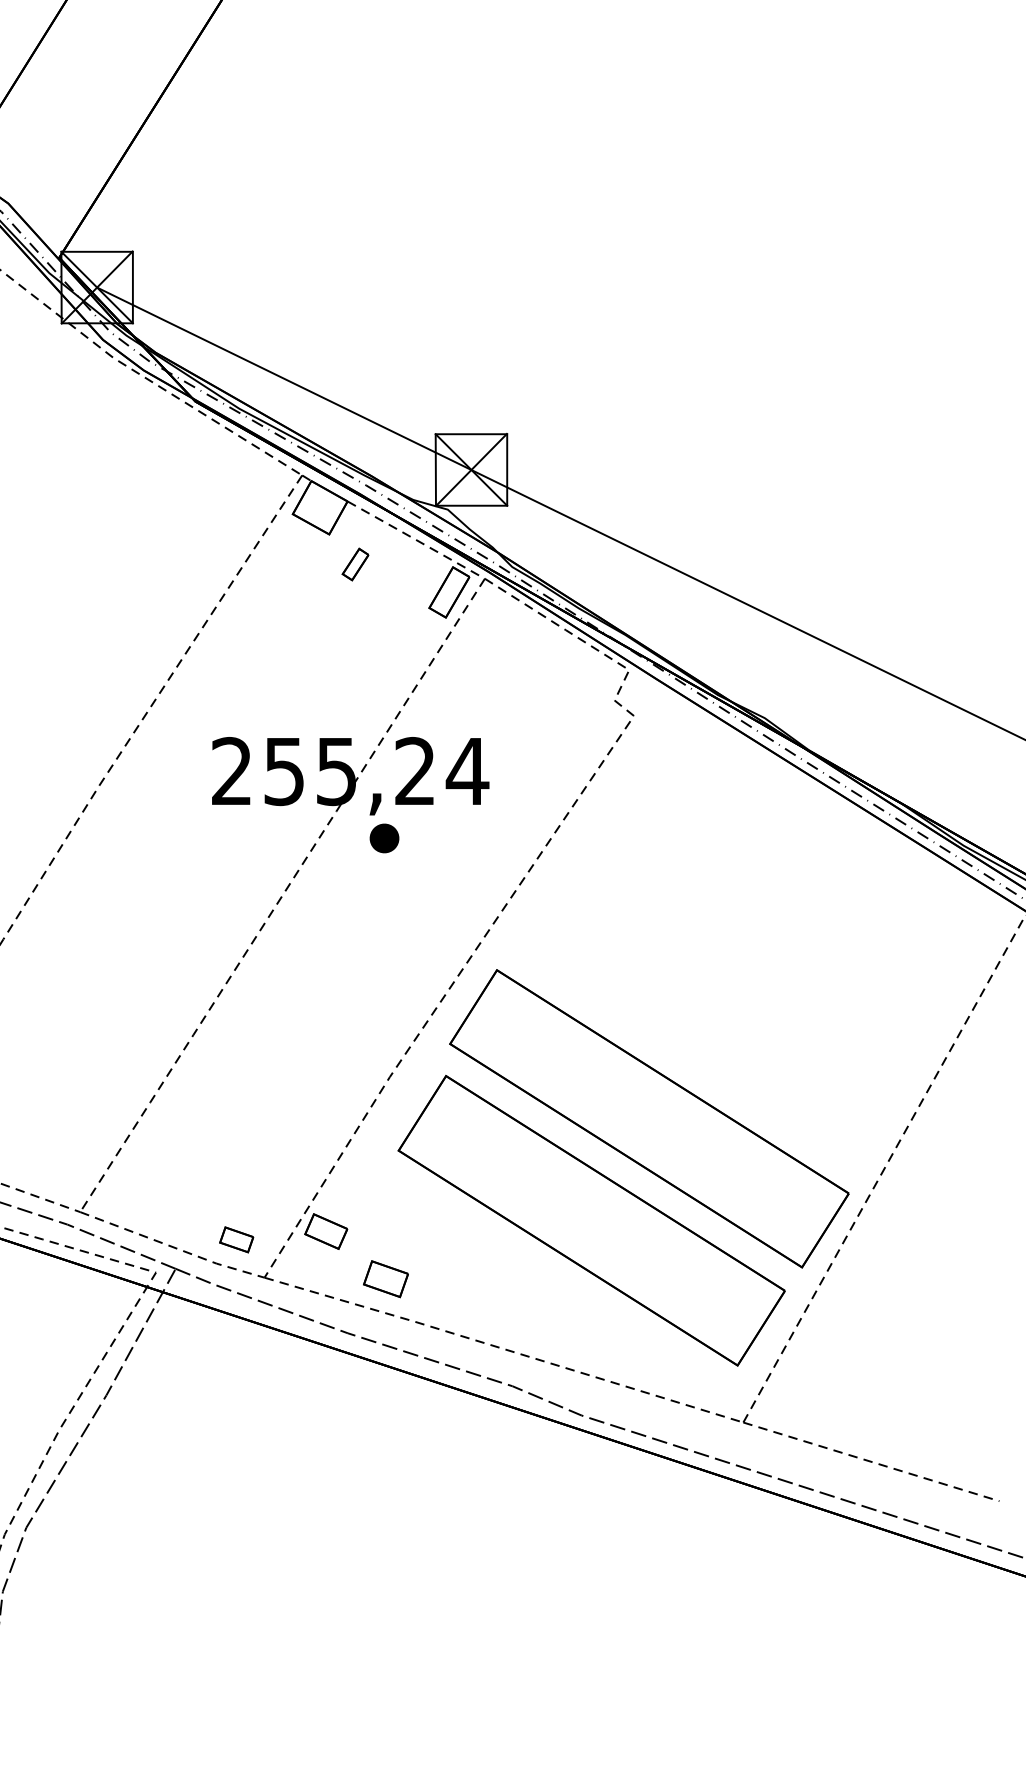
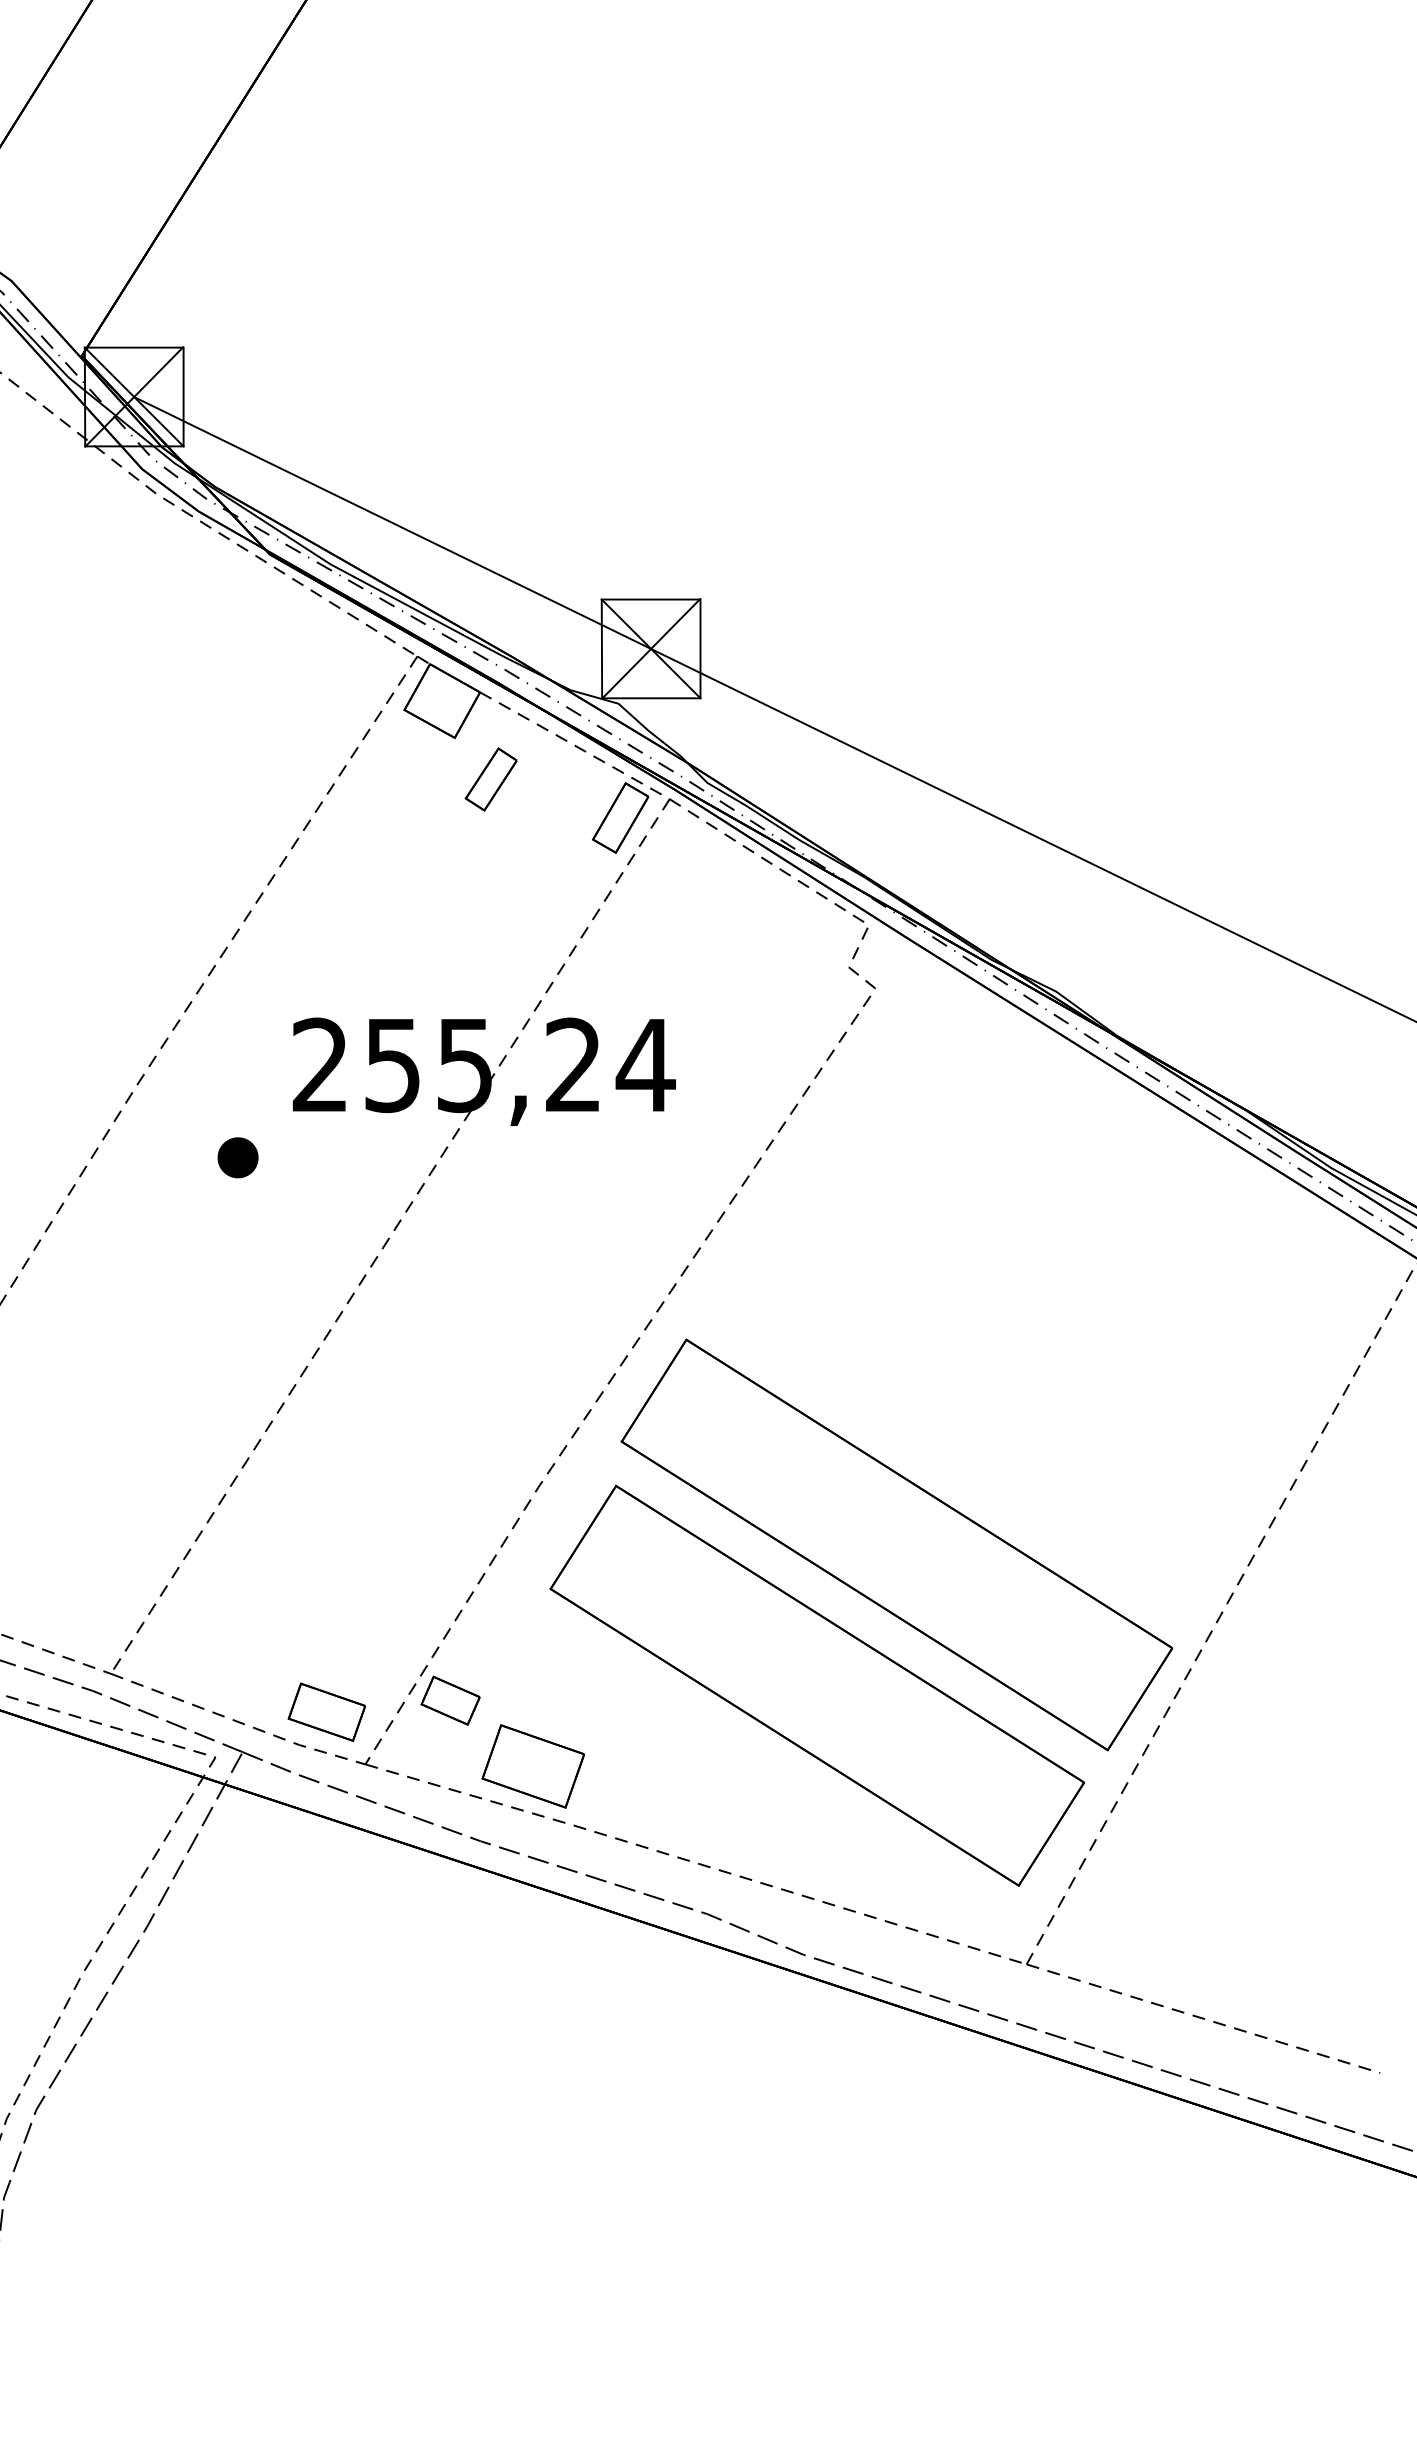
part: (355, 564) -> (490, 779), size x1.43
part: (384, 838) -> (237, 1157), moved
part: (236, 1239) -> (326, 1711), size x1.67
part: (385, 1279) -> (532, 1766), size x1.67

